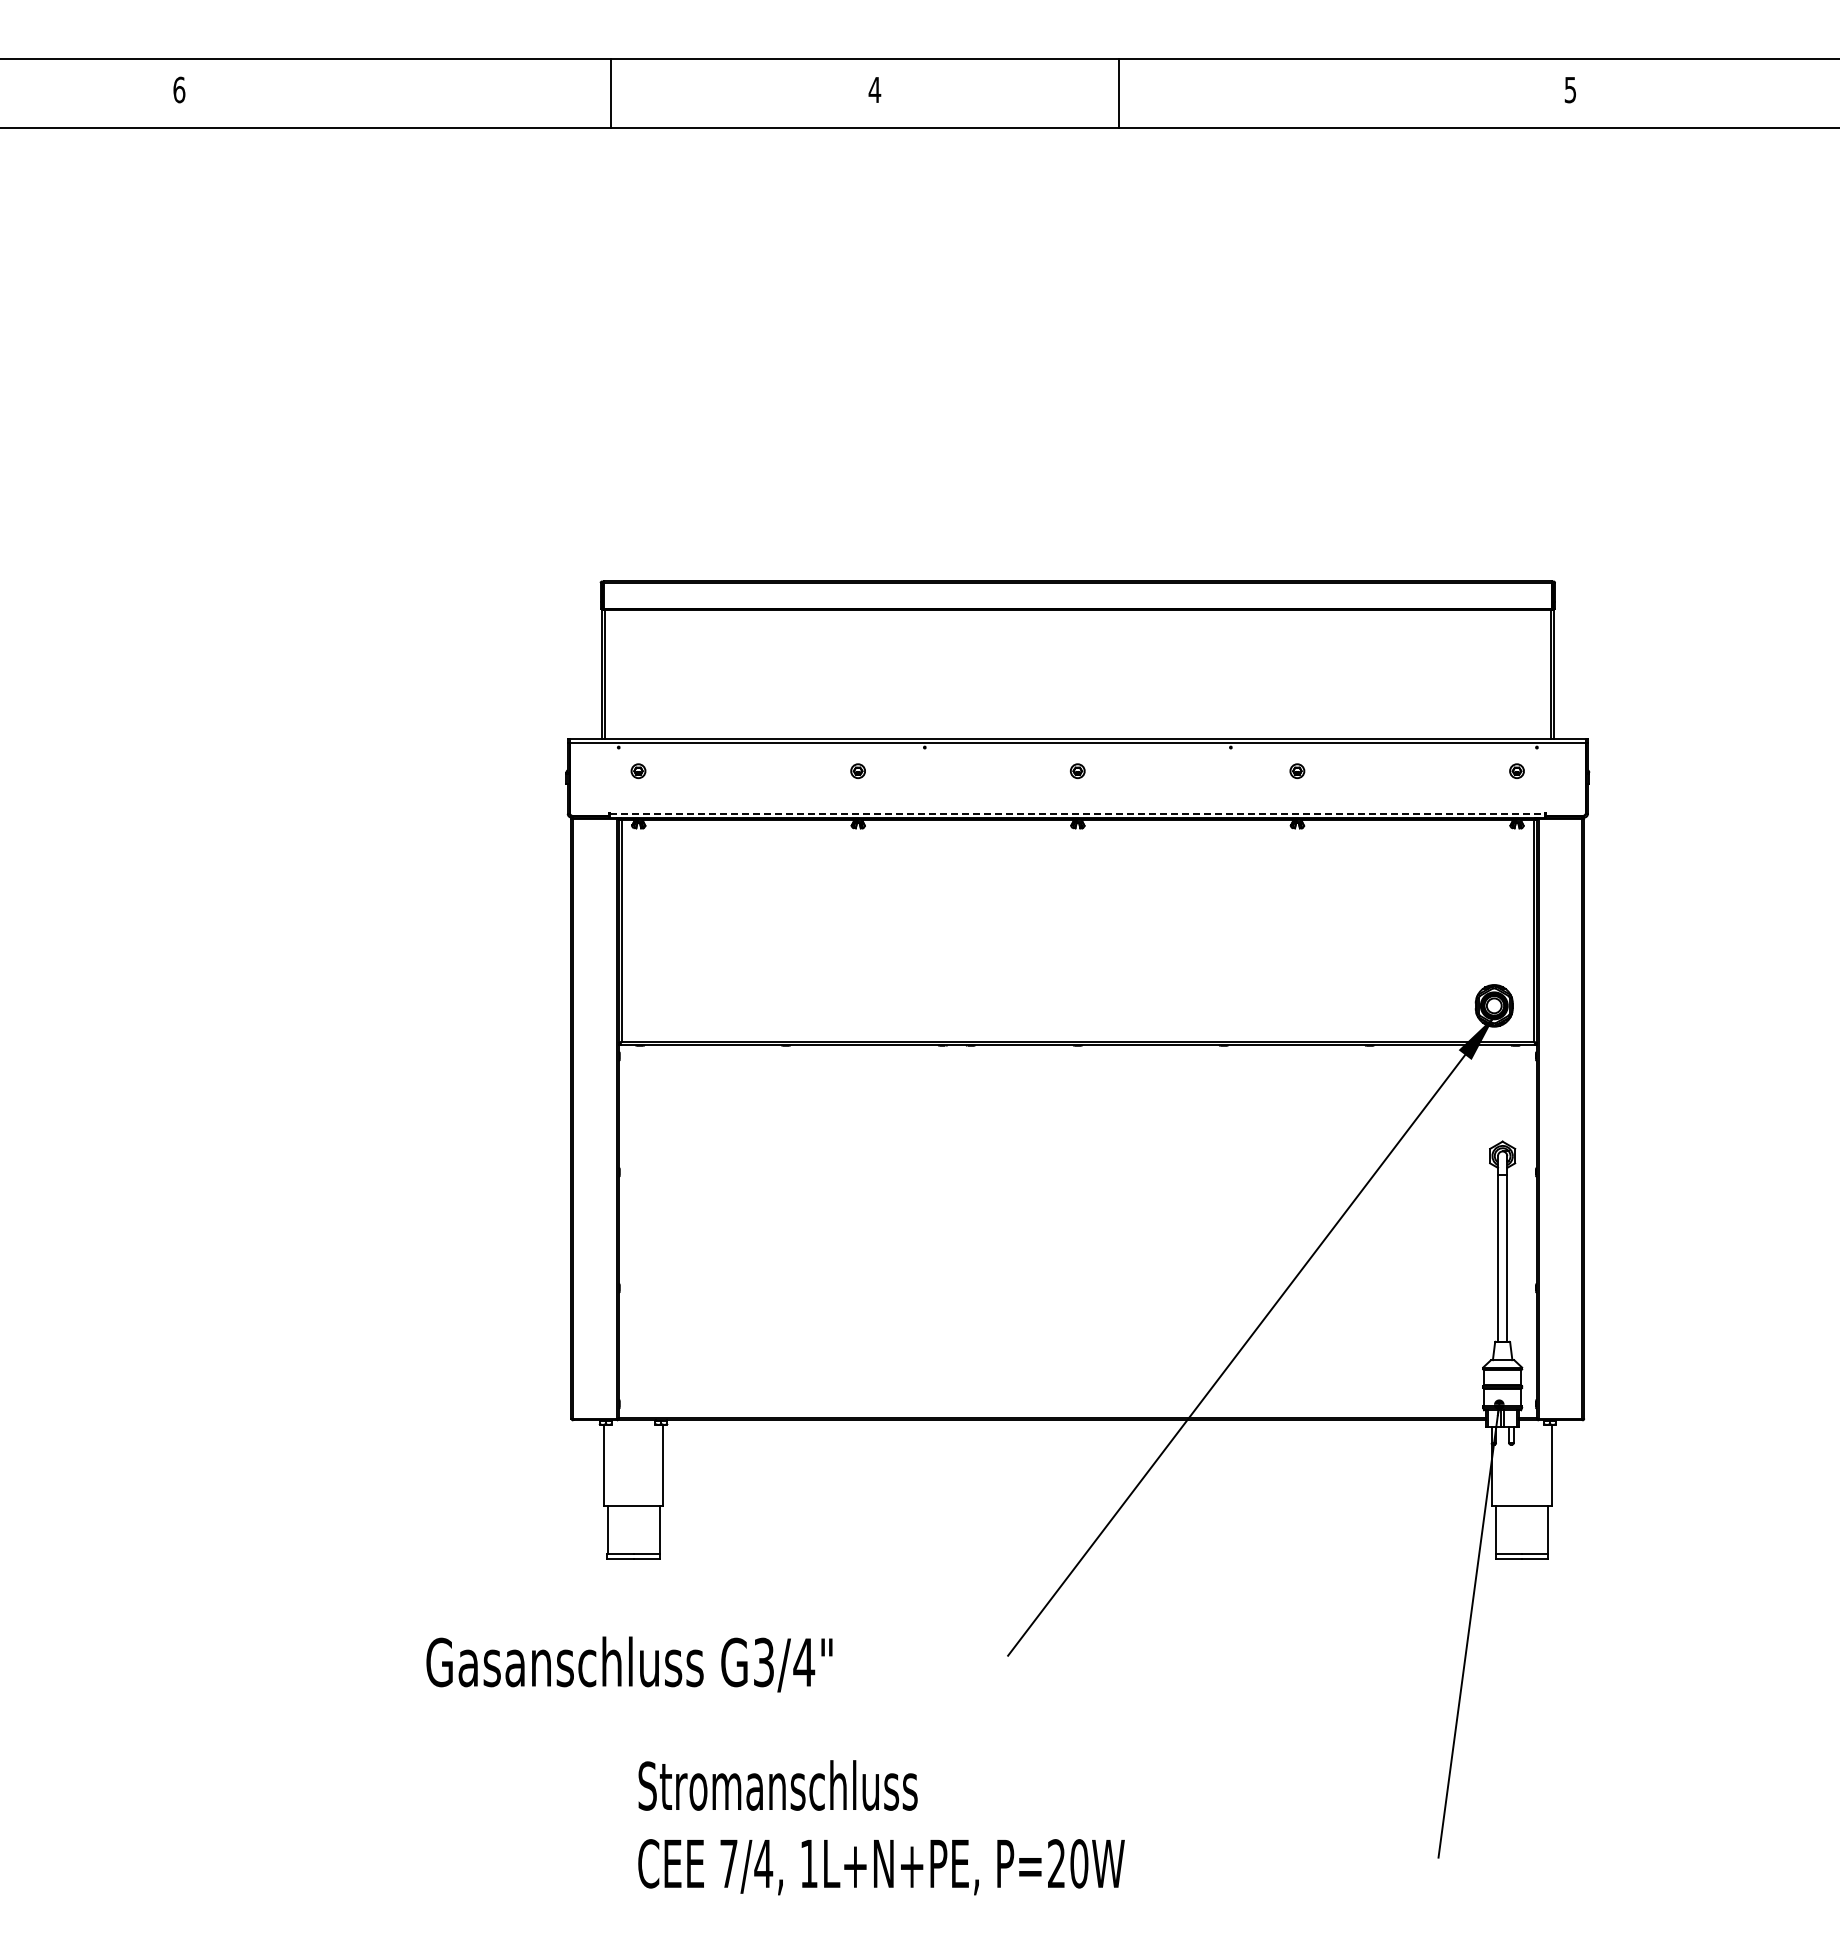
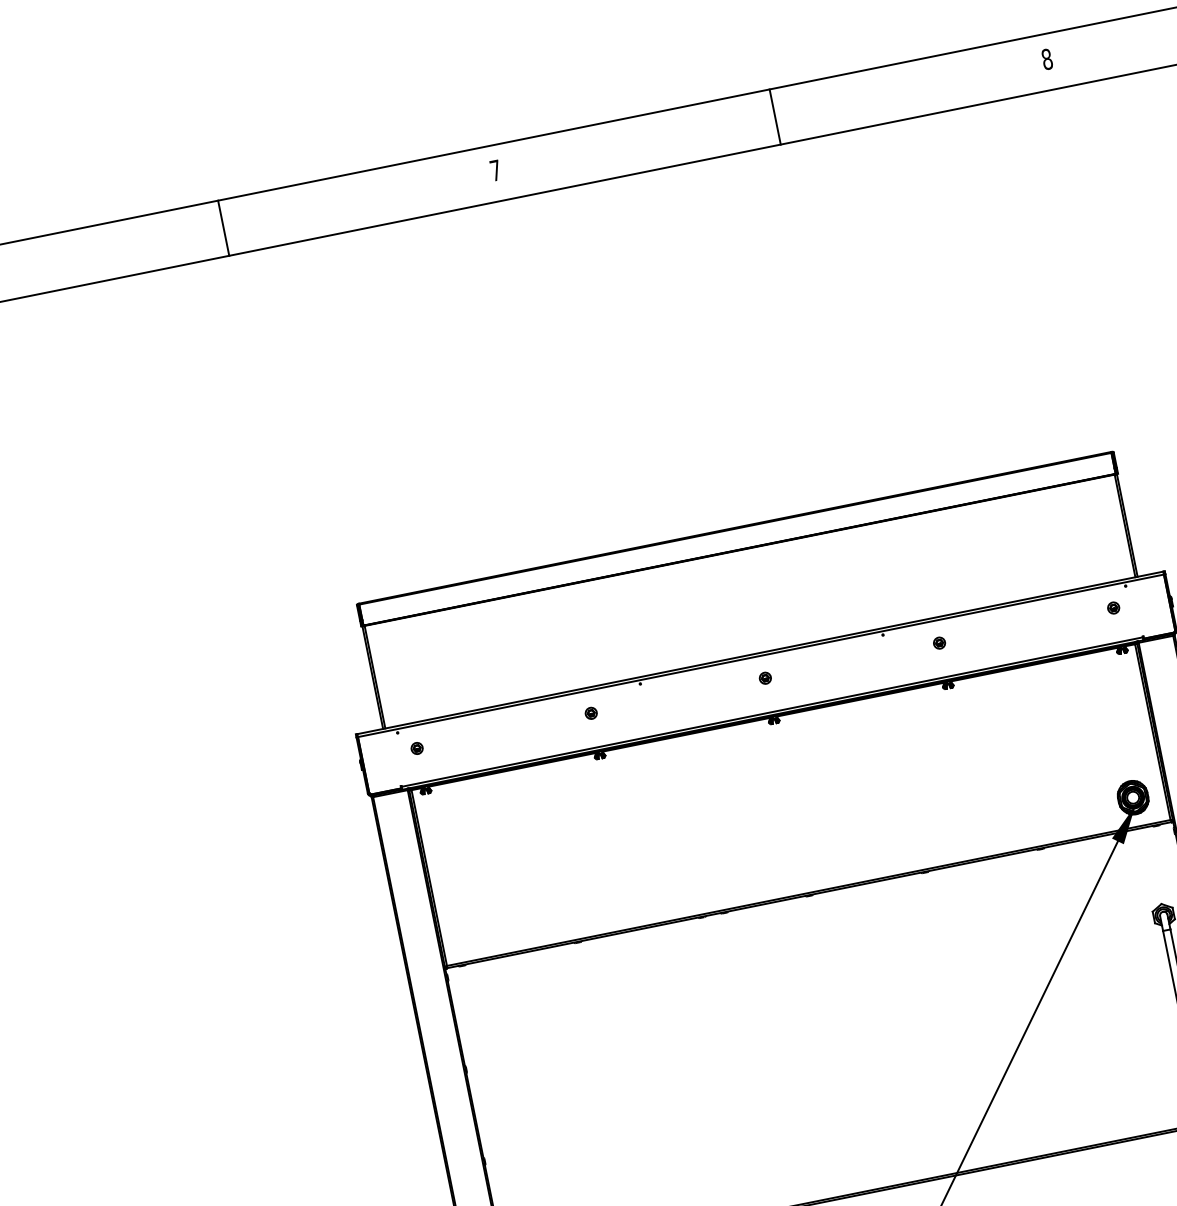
text: (874, 89) -> (495, 170), 4 -> 7
text: (1570, 89) -> (1047, 58), 5 -> 8
line: (611, 93) -> (223, 228), moved
line: (1118, 93) -> (774, 117), moved
line: (1078, 813) -> (772, 711), dashed -> solid

